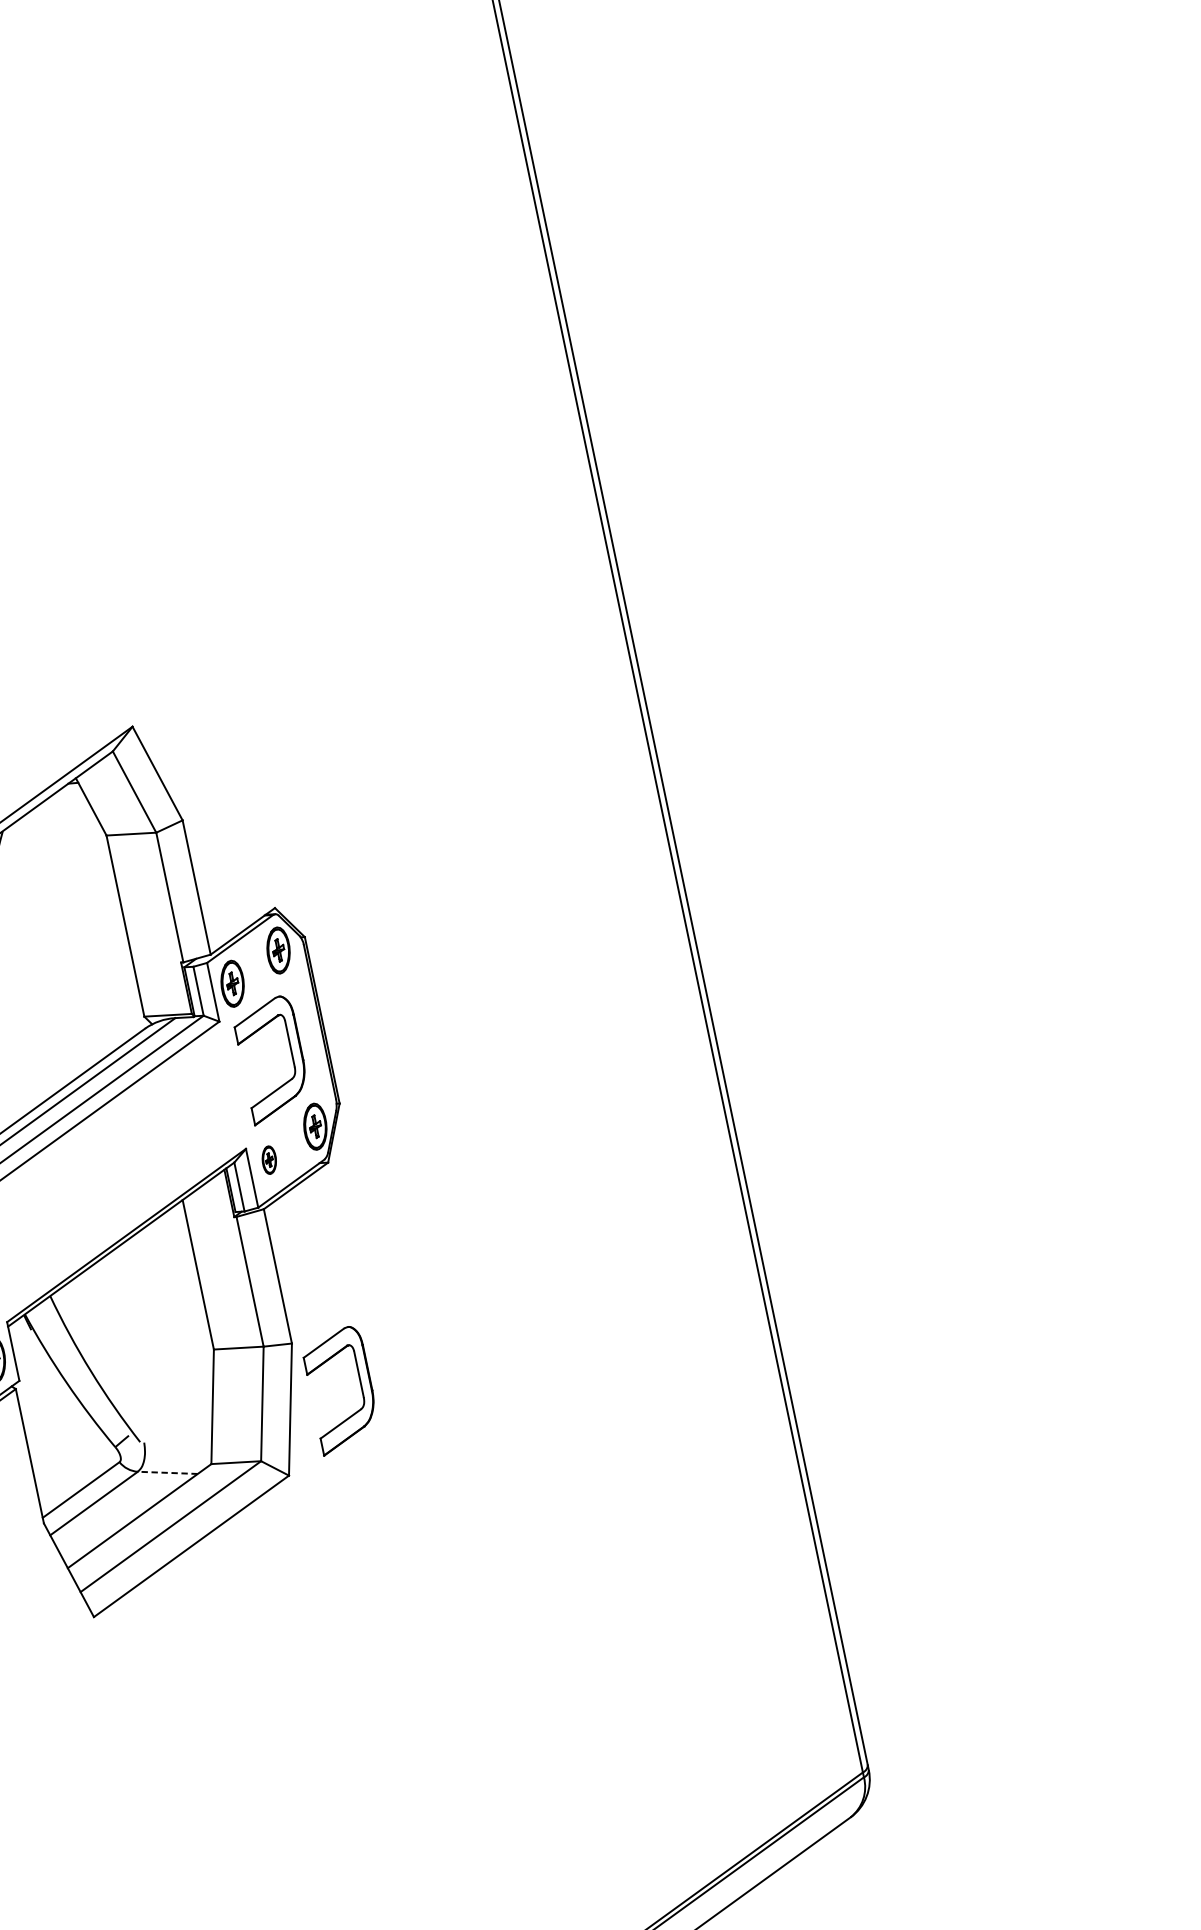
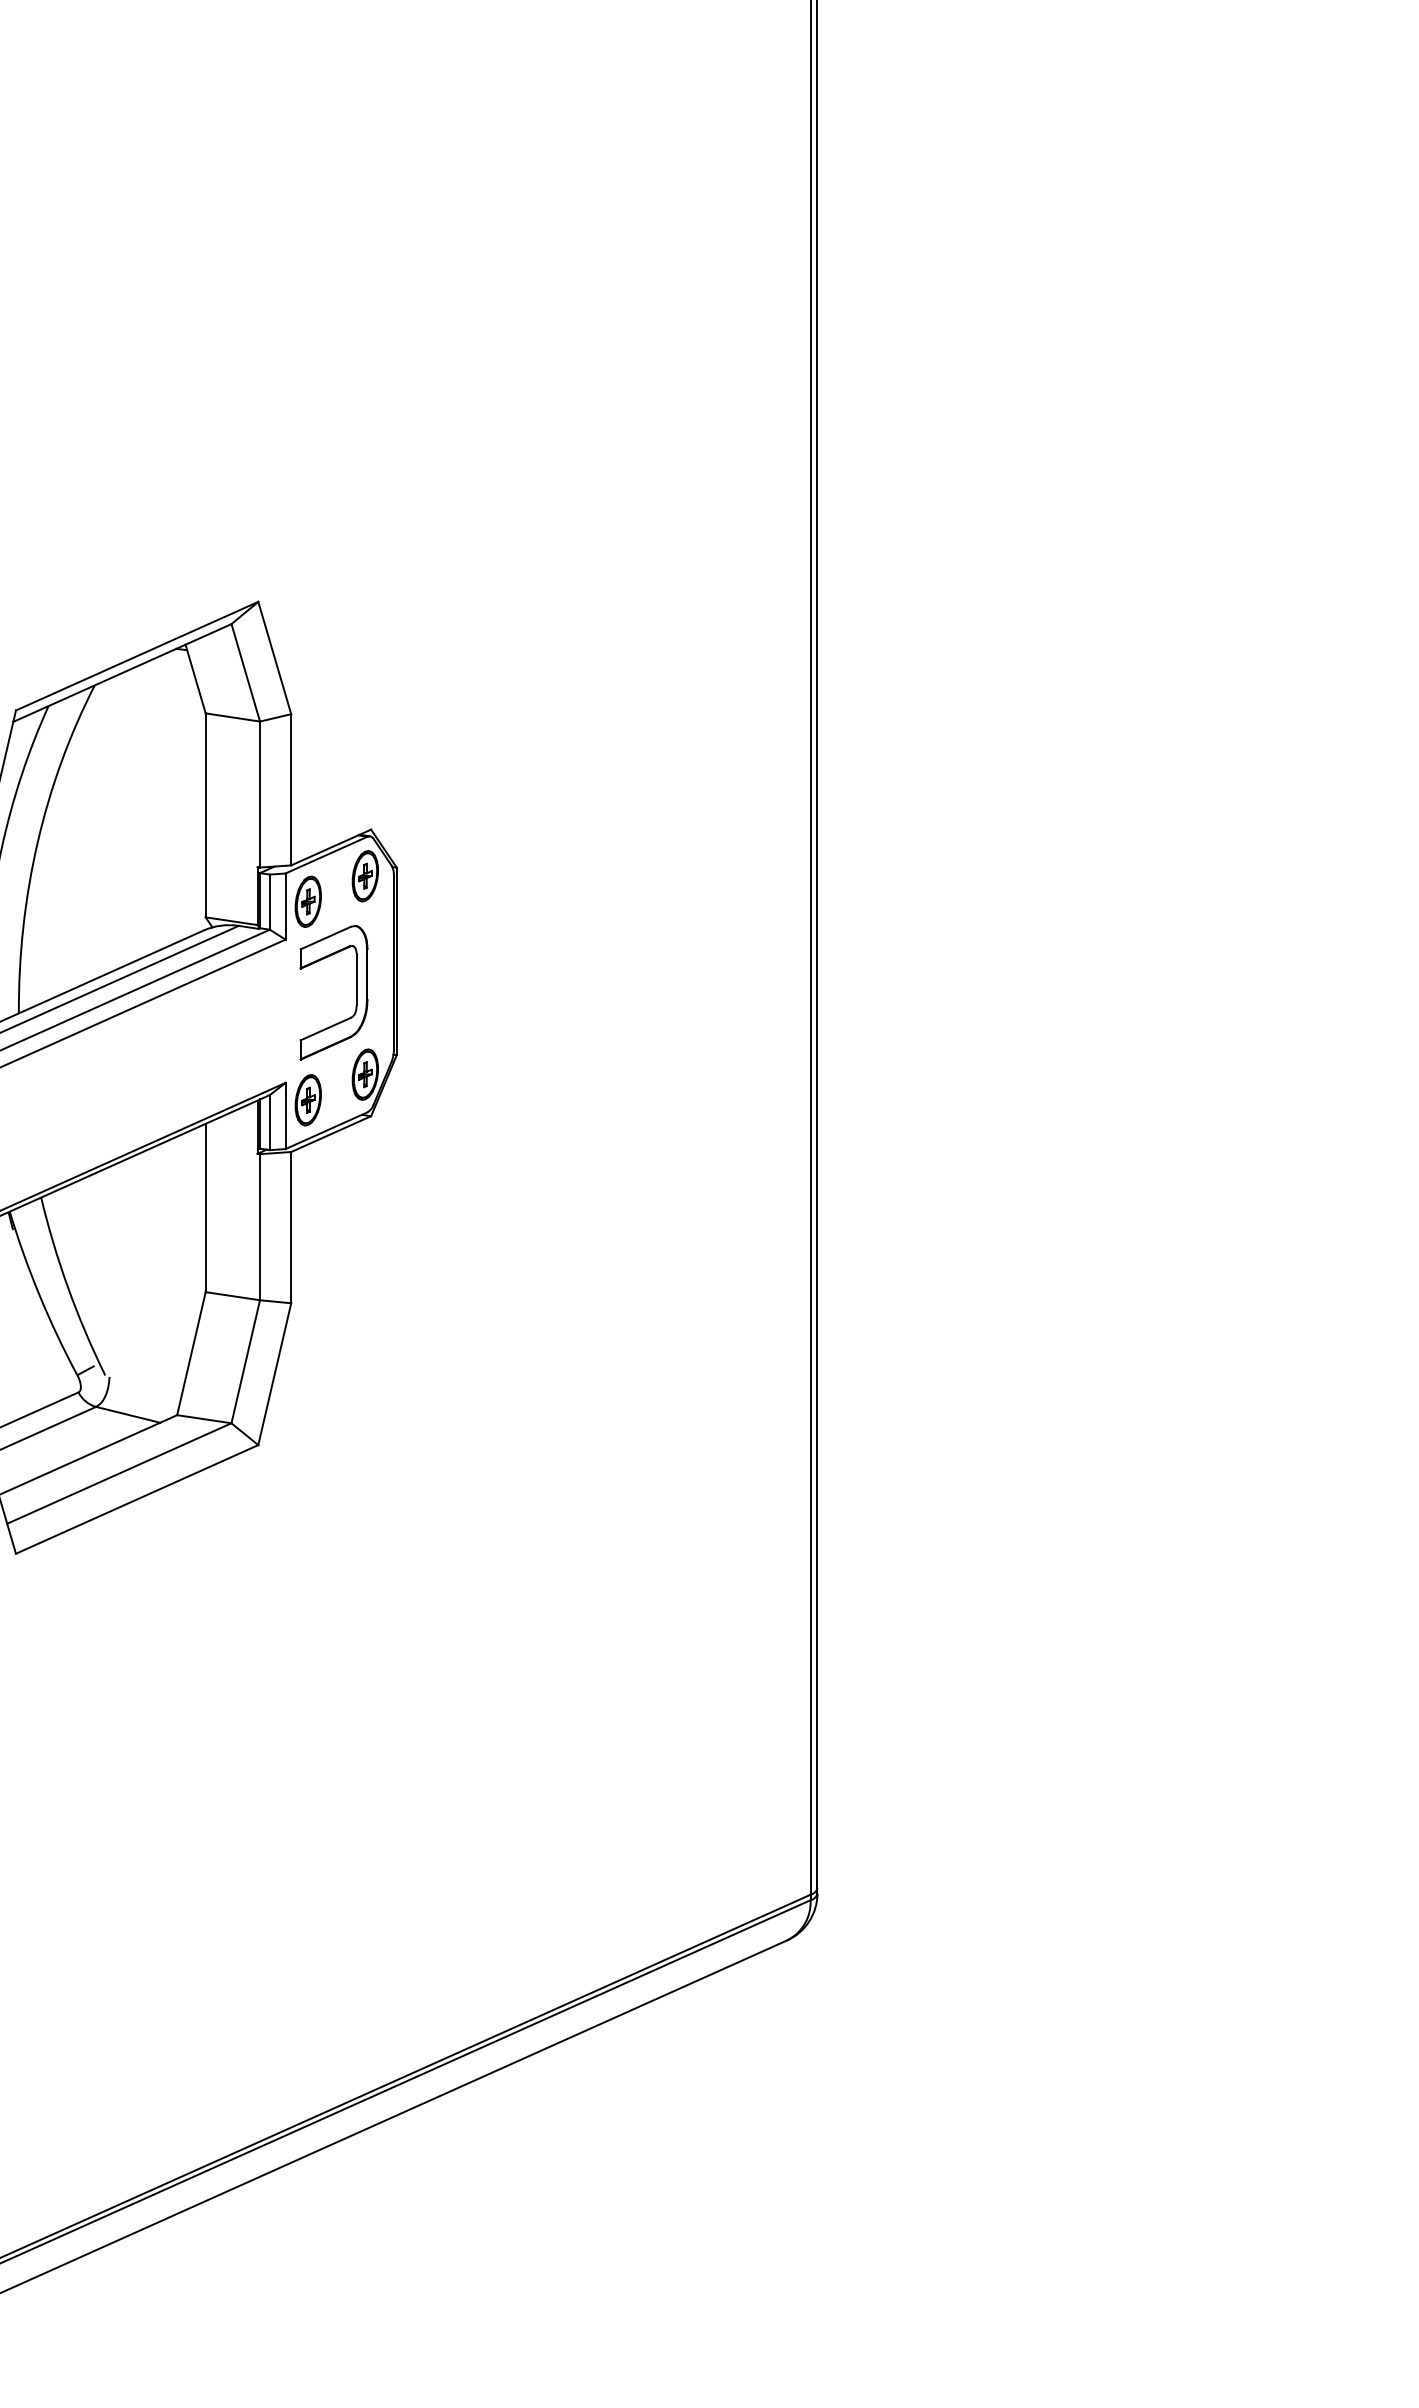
part: (268, 1160) -> (307, 1100), size x1.67
part: (361, 1385) -> (356, 1364), removed
line: (167, 1472) -> (127, 1414), dashed -> solid

